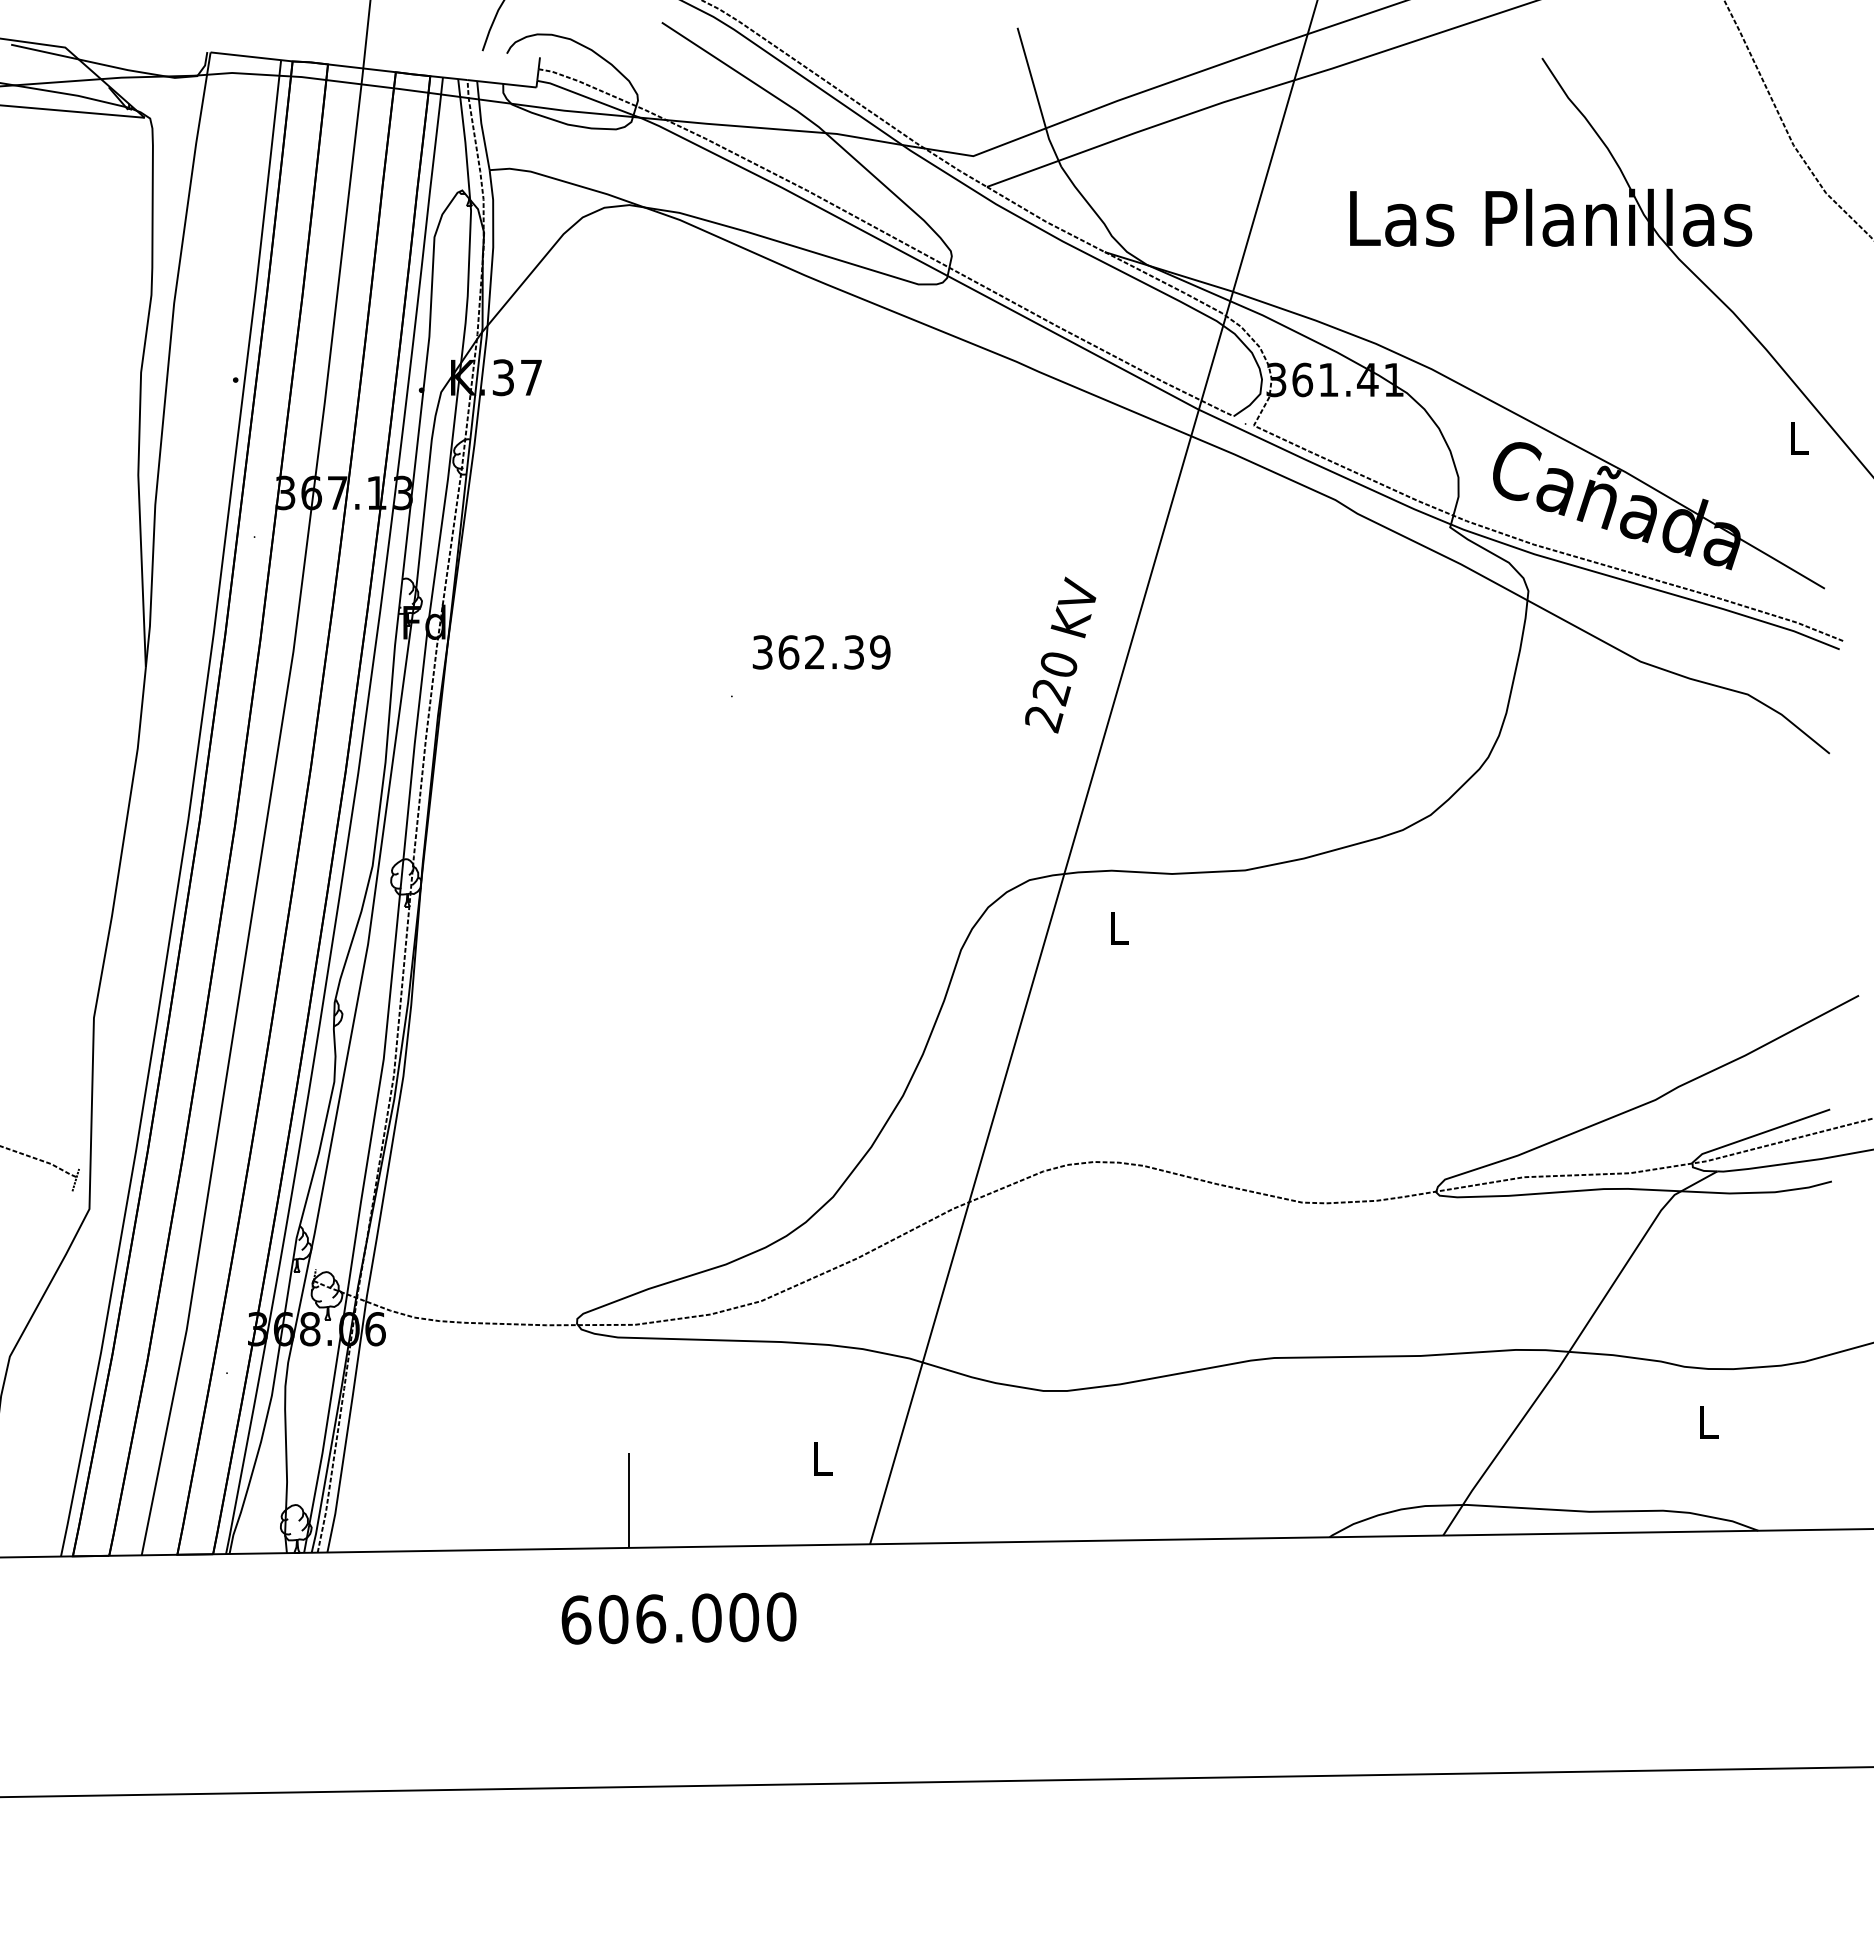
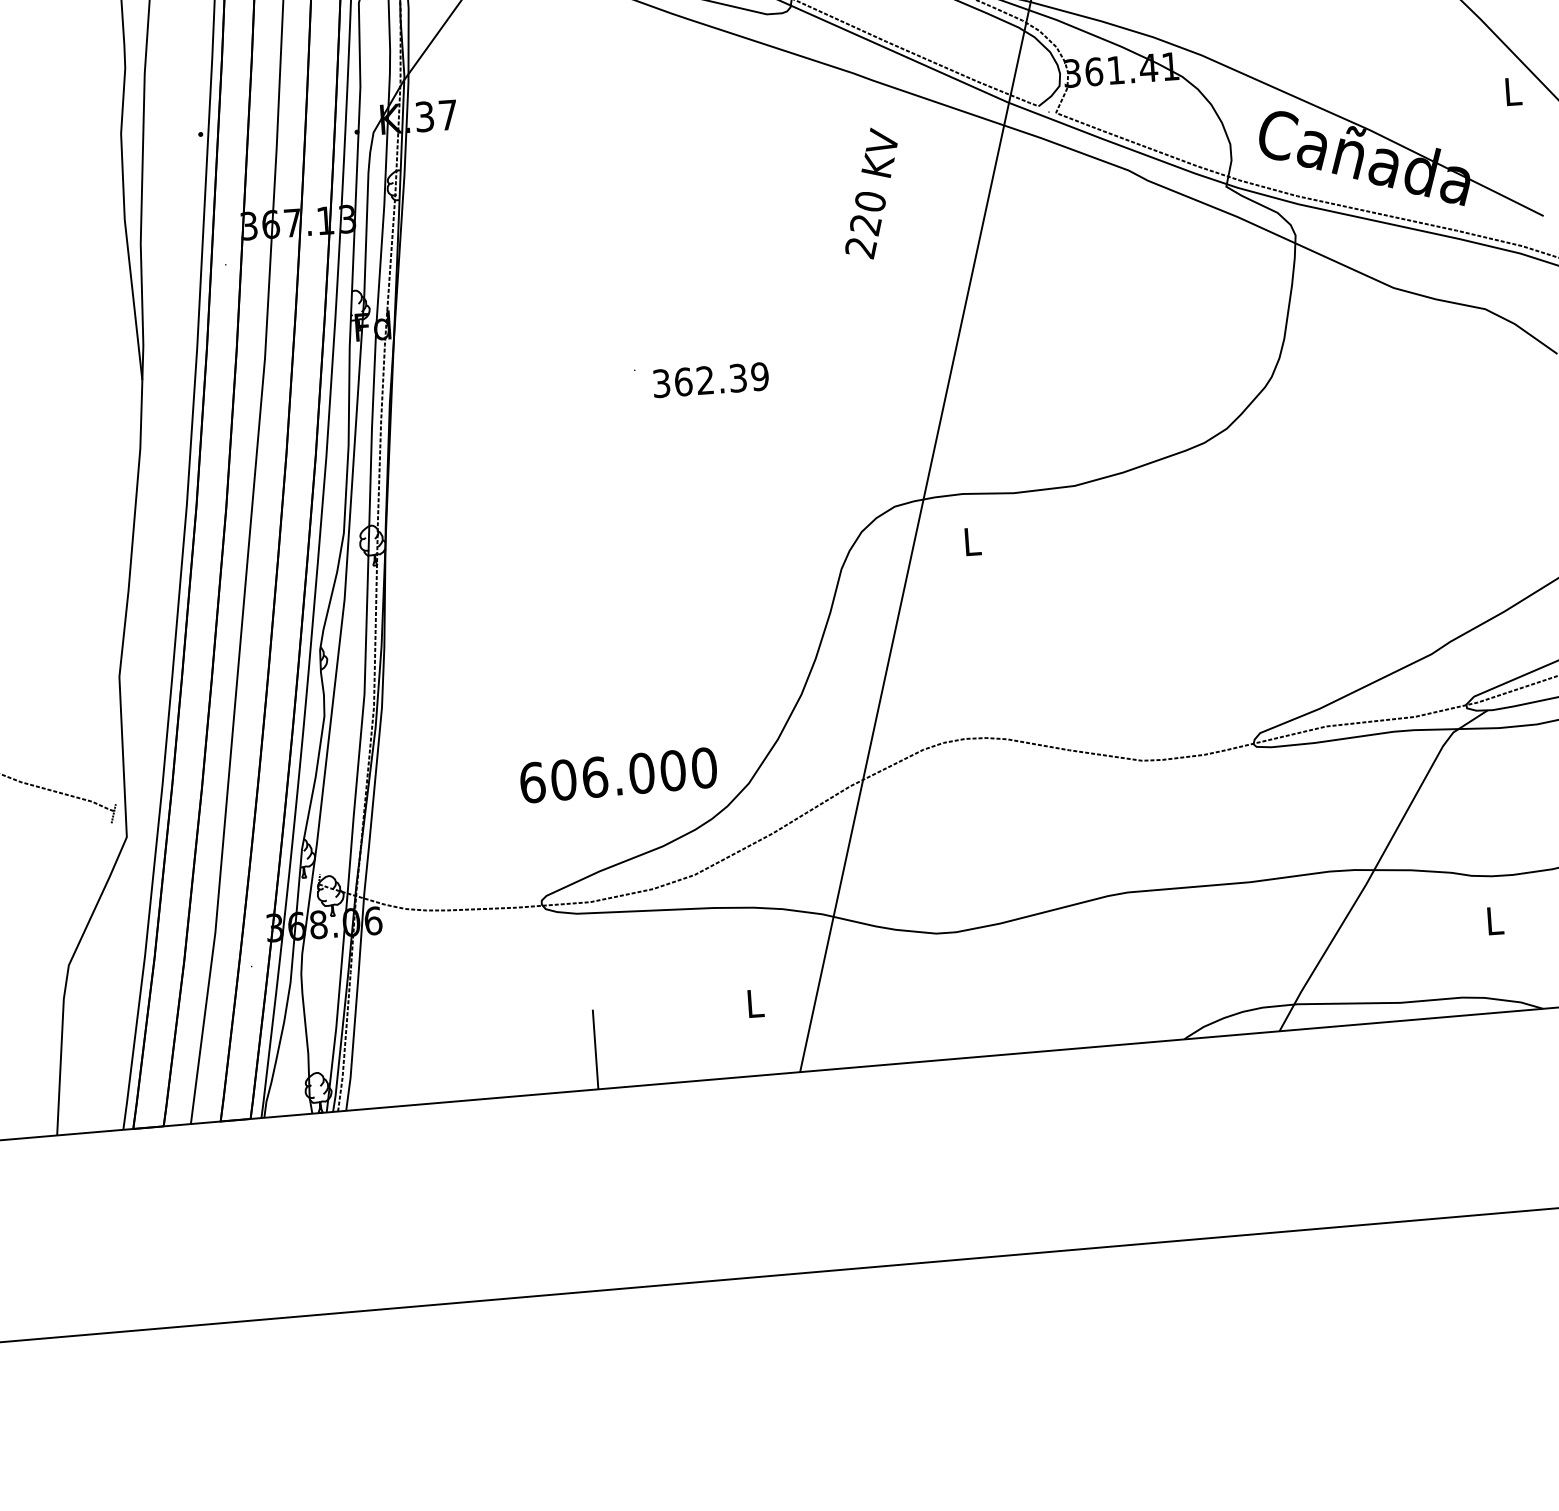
text: (821, 652) -> (710, 380), moved
text: (1060, 654) -> (871, 193), moved
text: (678, 1618) -> (618, 775), moved

